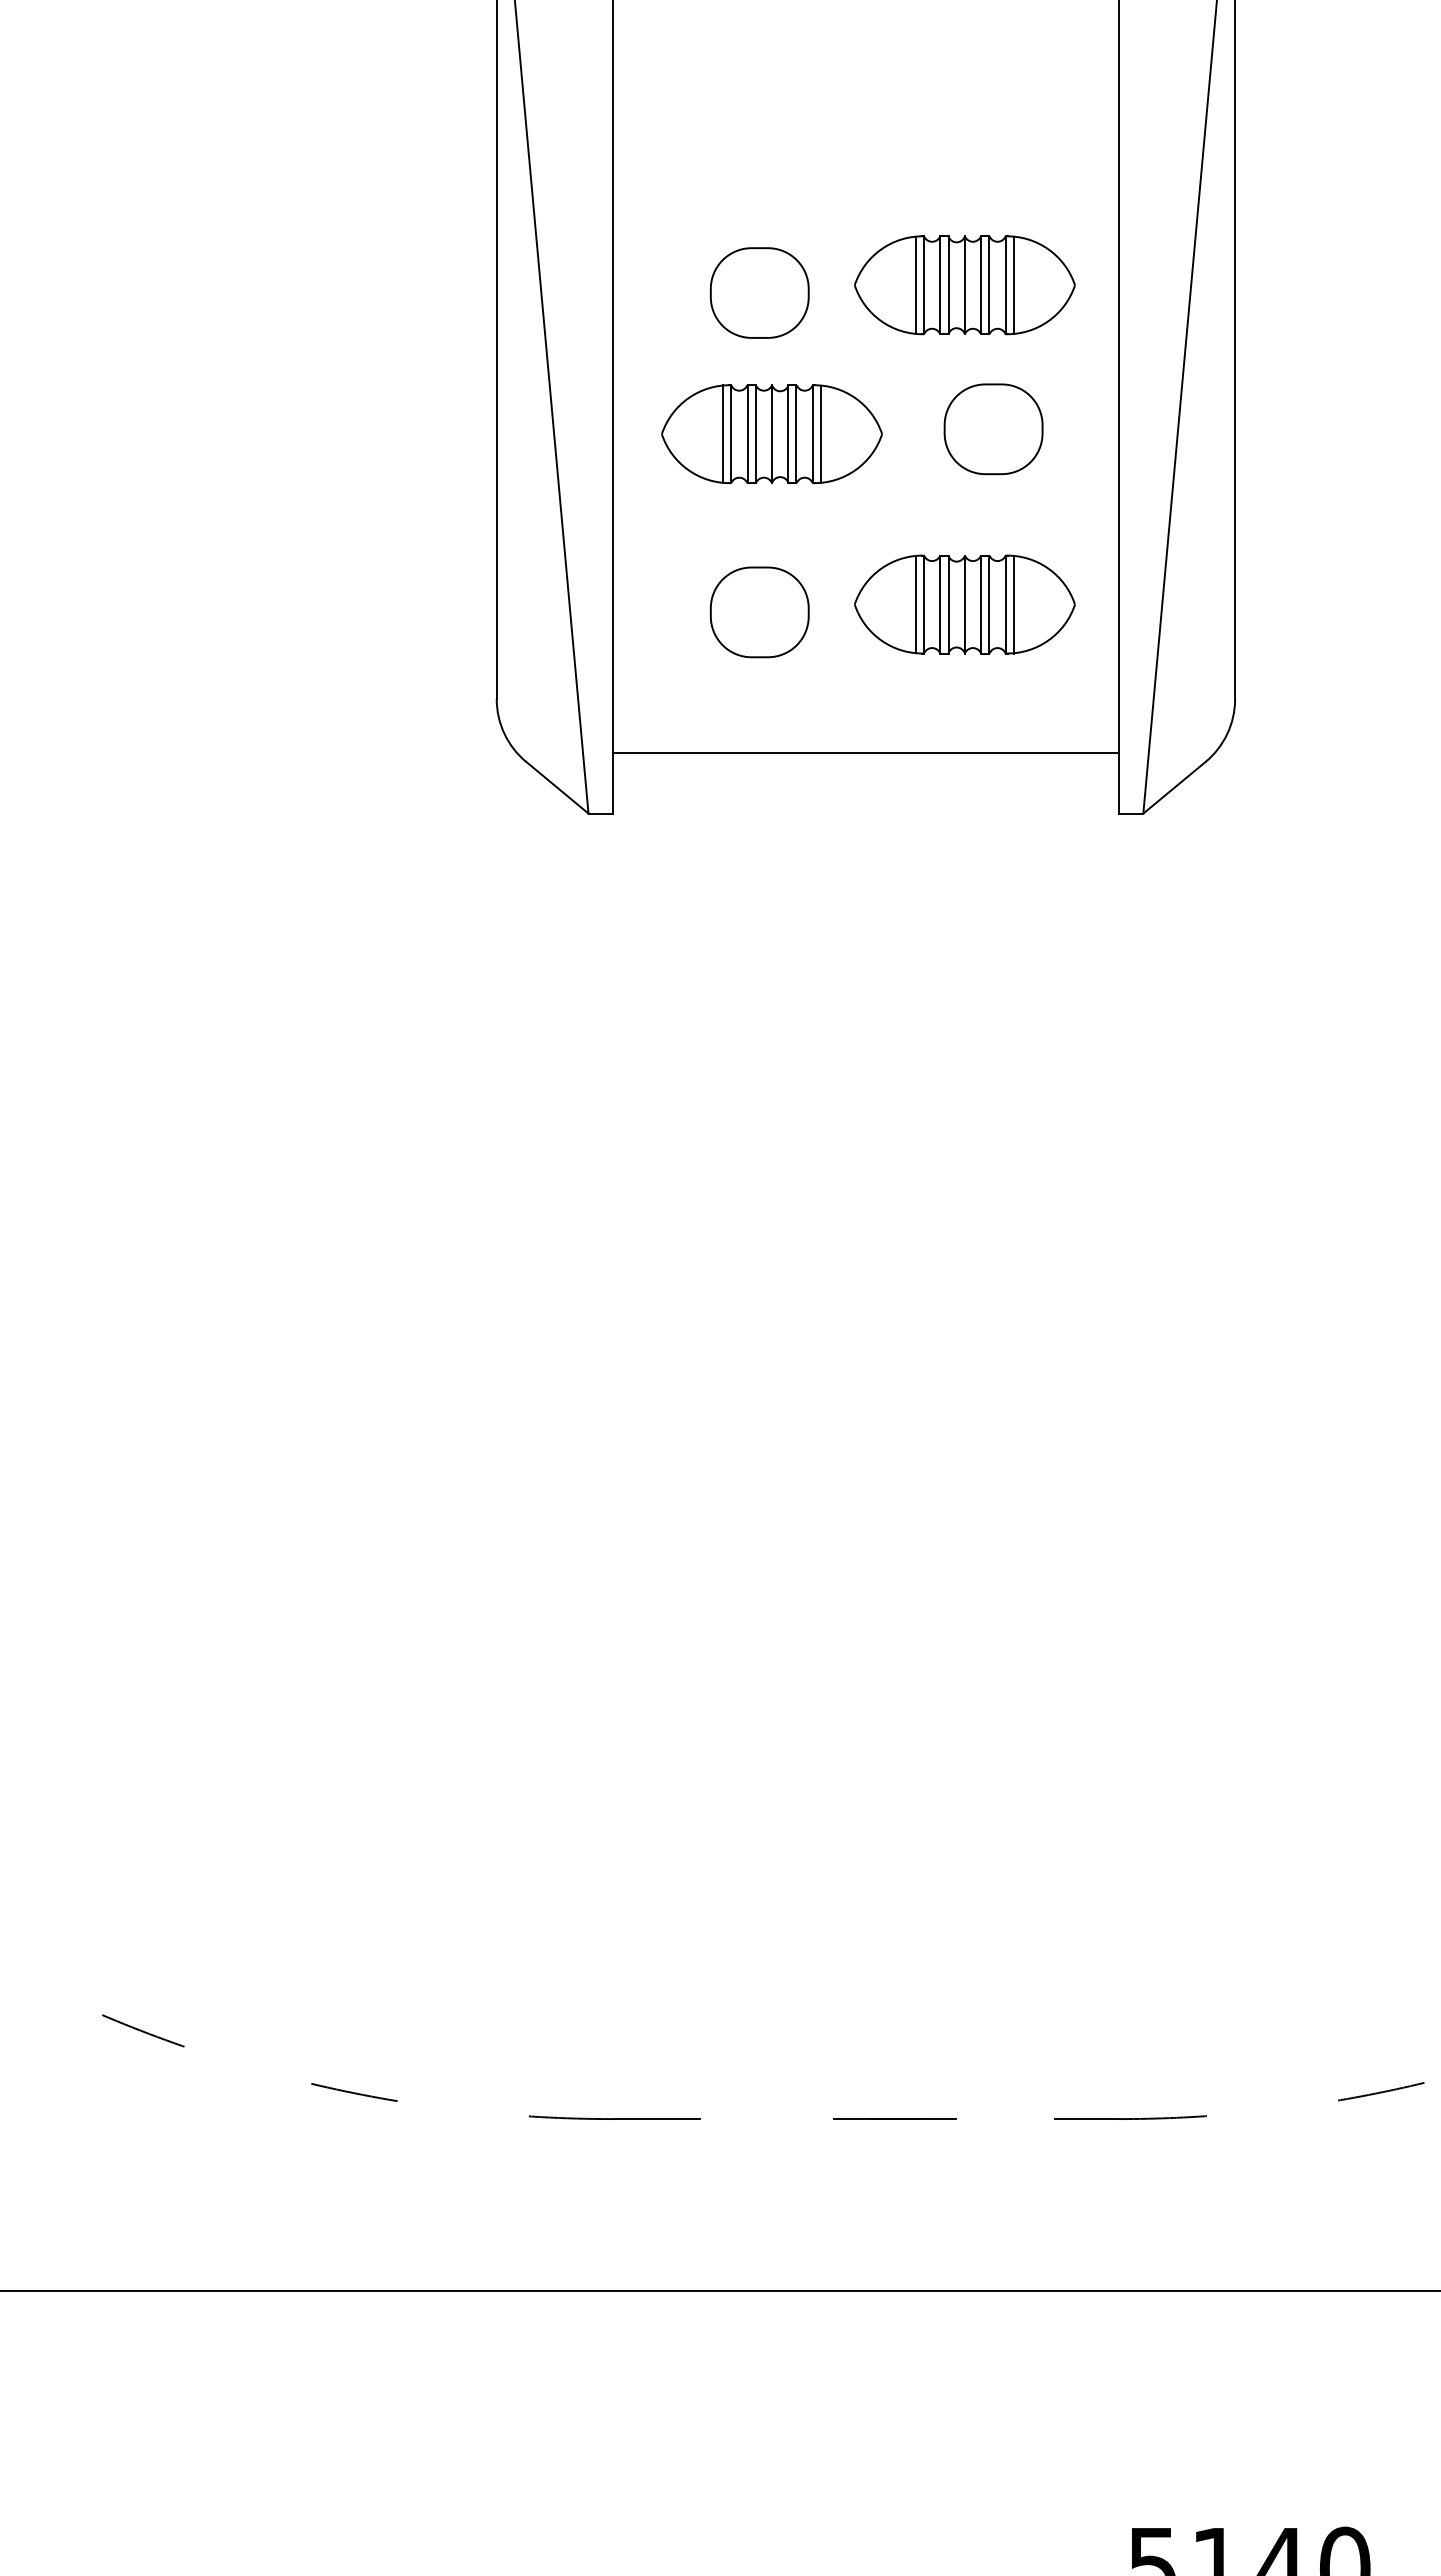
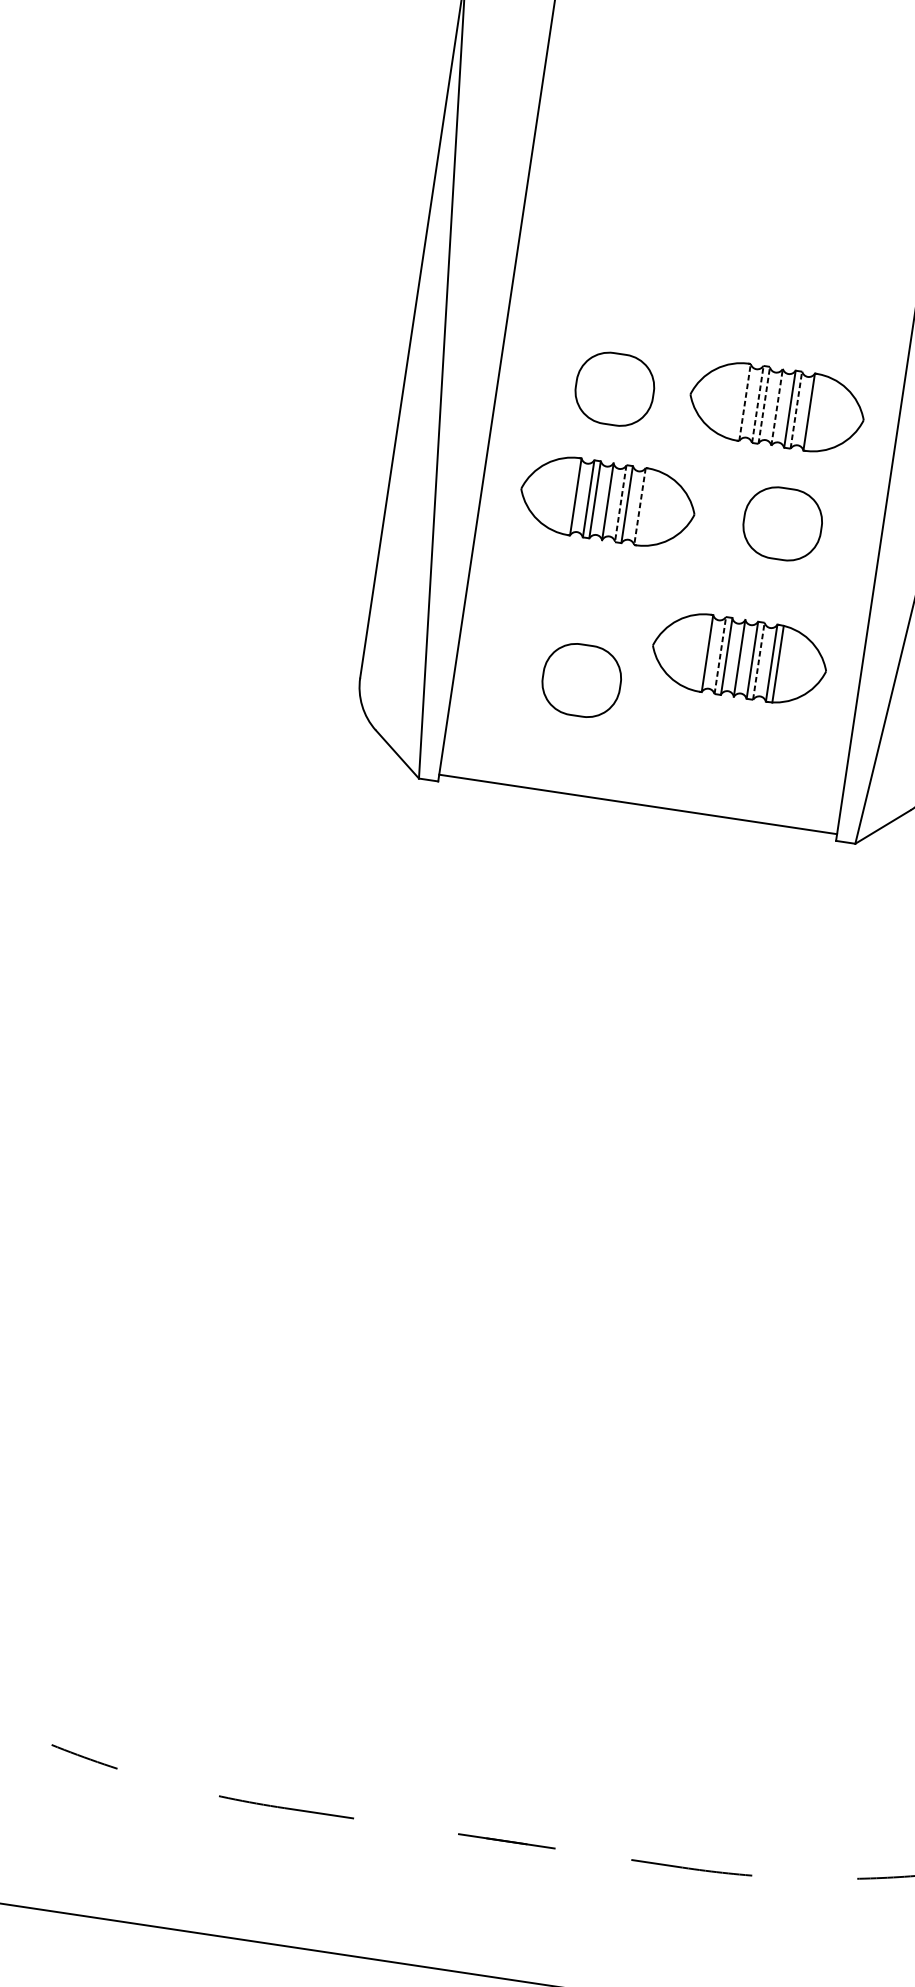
line: (915, 284) -> (738, 400), removed
line: (924, 285) -> (745, 402), solid -> dashed
line: (940, 285) -> (757, 404), solid -> dashed
line: (948, 285) -> (764, 405), solid -> dashed
line: (964, 285) -> (776, 407), solid -> dashed
line: (989, 285) -> (796, 410), solid -> dashed
line: (1013, 285) -> (815, 413), removed
line: (723, 433) -> (569, 495), removed
line: (820, 433) -> (646, 506), removed
line: (788, 434) -> (620, 503), solid -> dashed
line: (812, 434) -> (639, 506), solid -> dashed
line: (915, 604) -> (700, 652), removed
line: (940, 604) -> (720, 655), solid -> dashed
line: (989, 604) -> (758, 661), solid -> dashed
part: (759, 612) -> (581, 680), moved
line: (865, 753) -> (637, 804), moved

